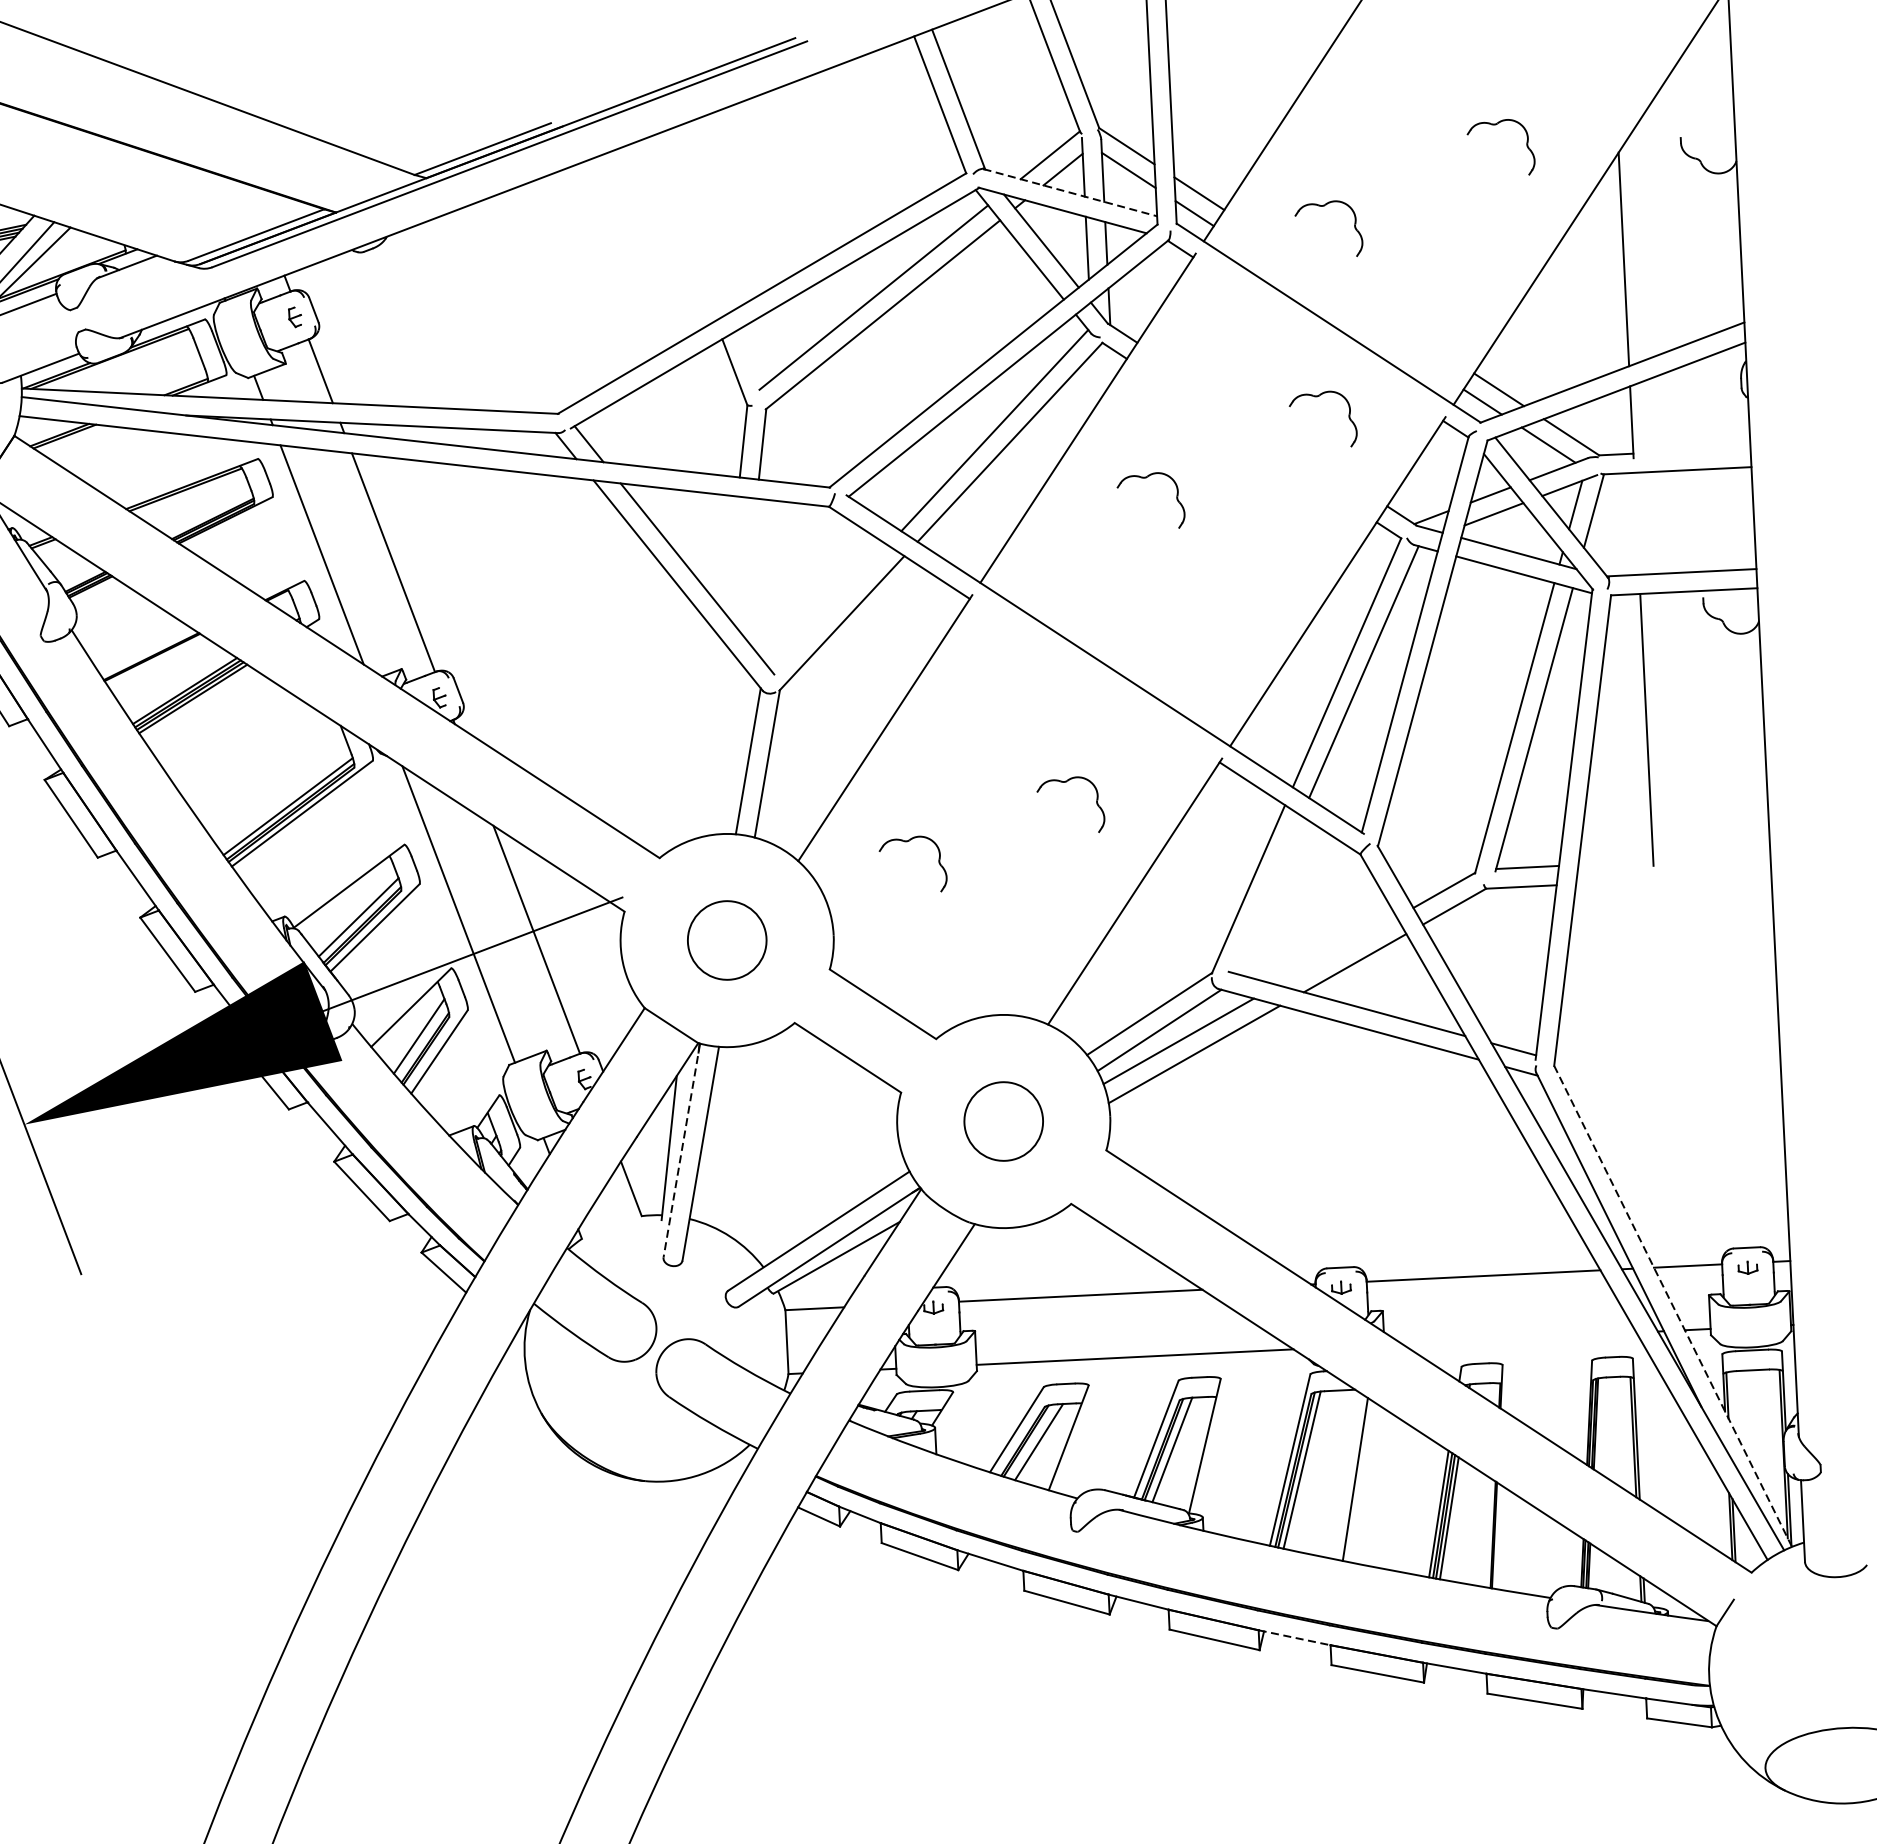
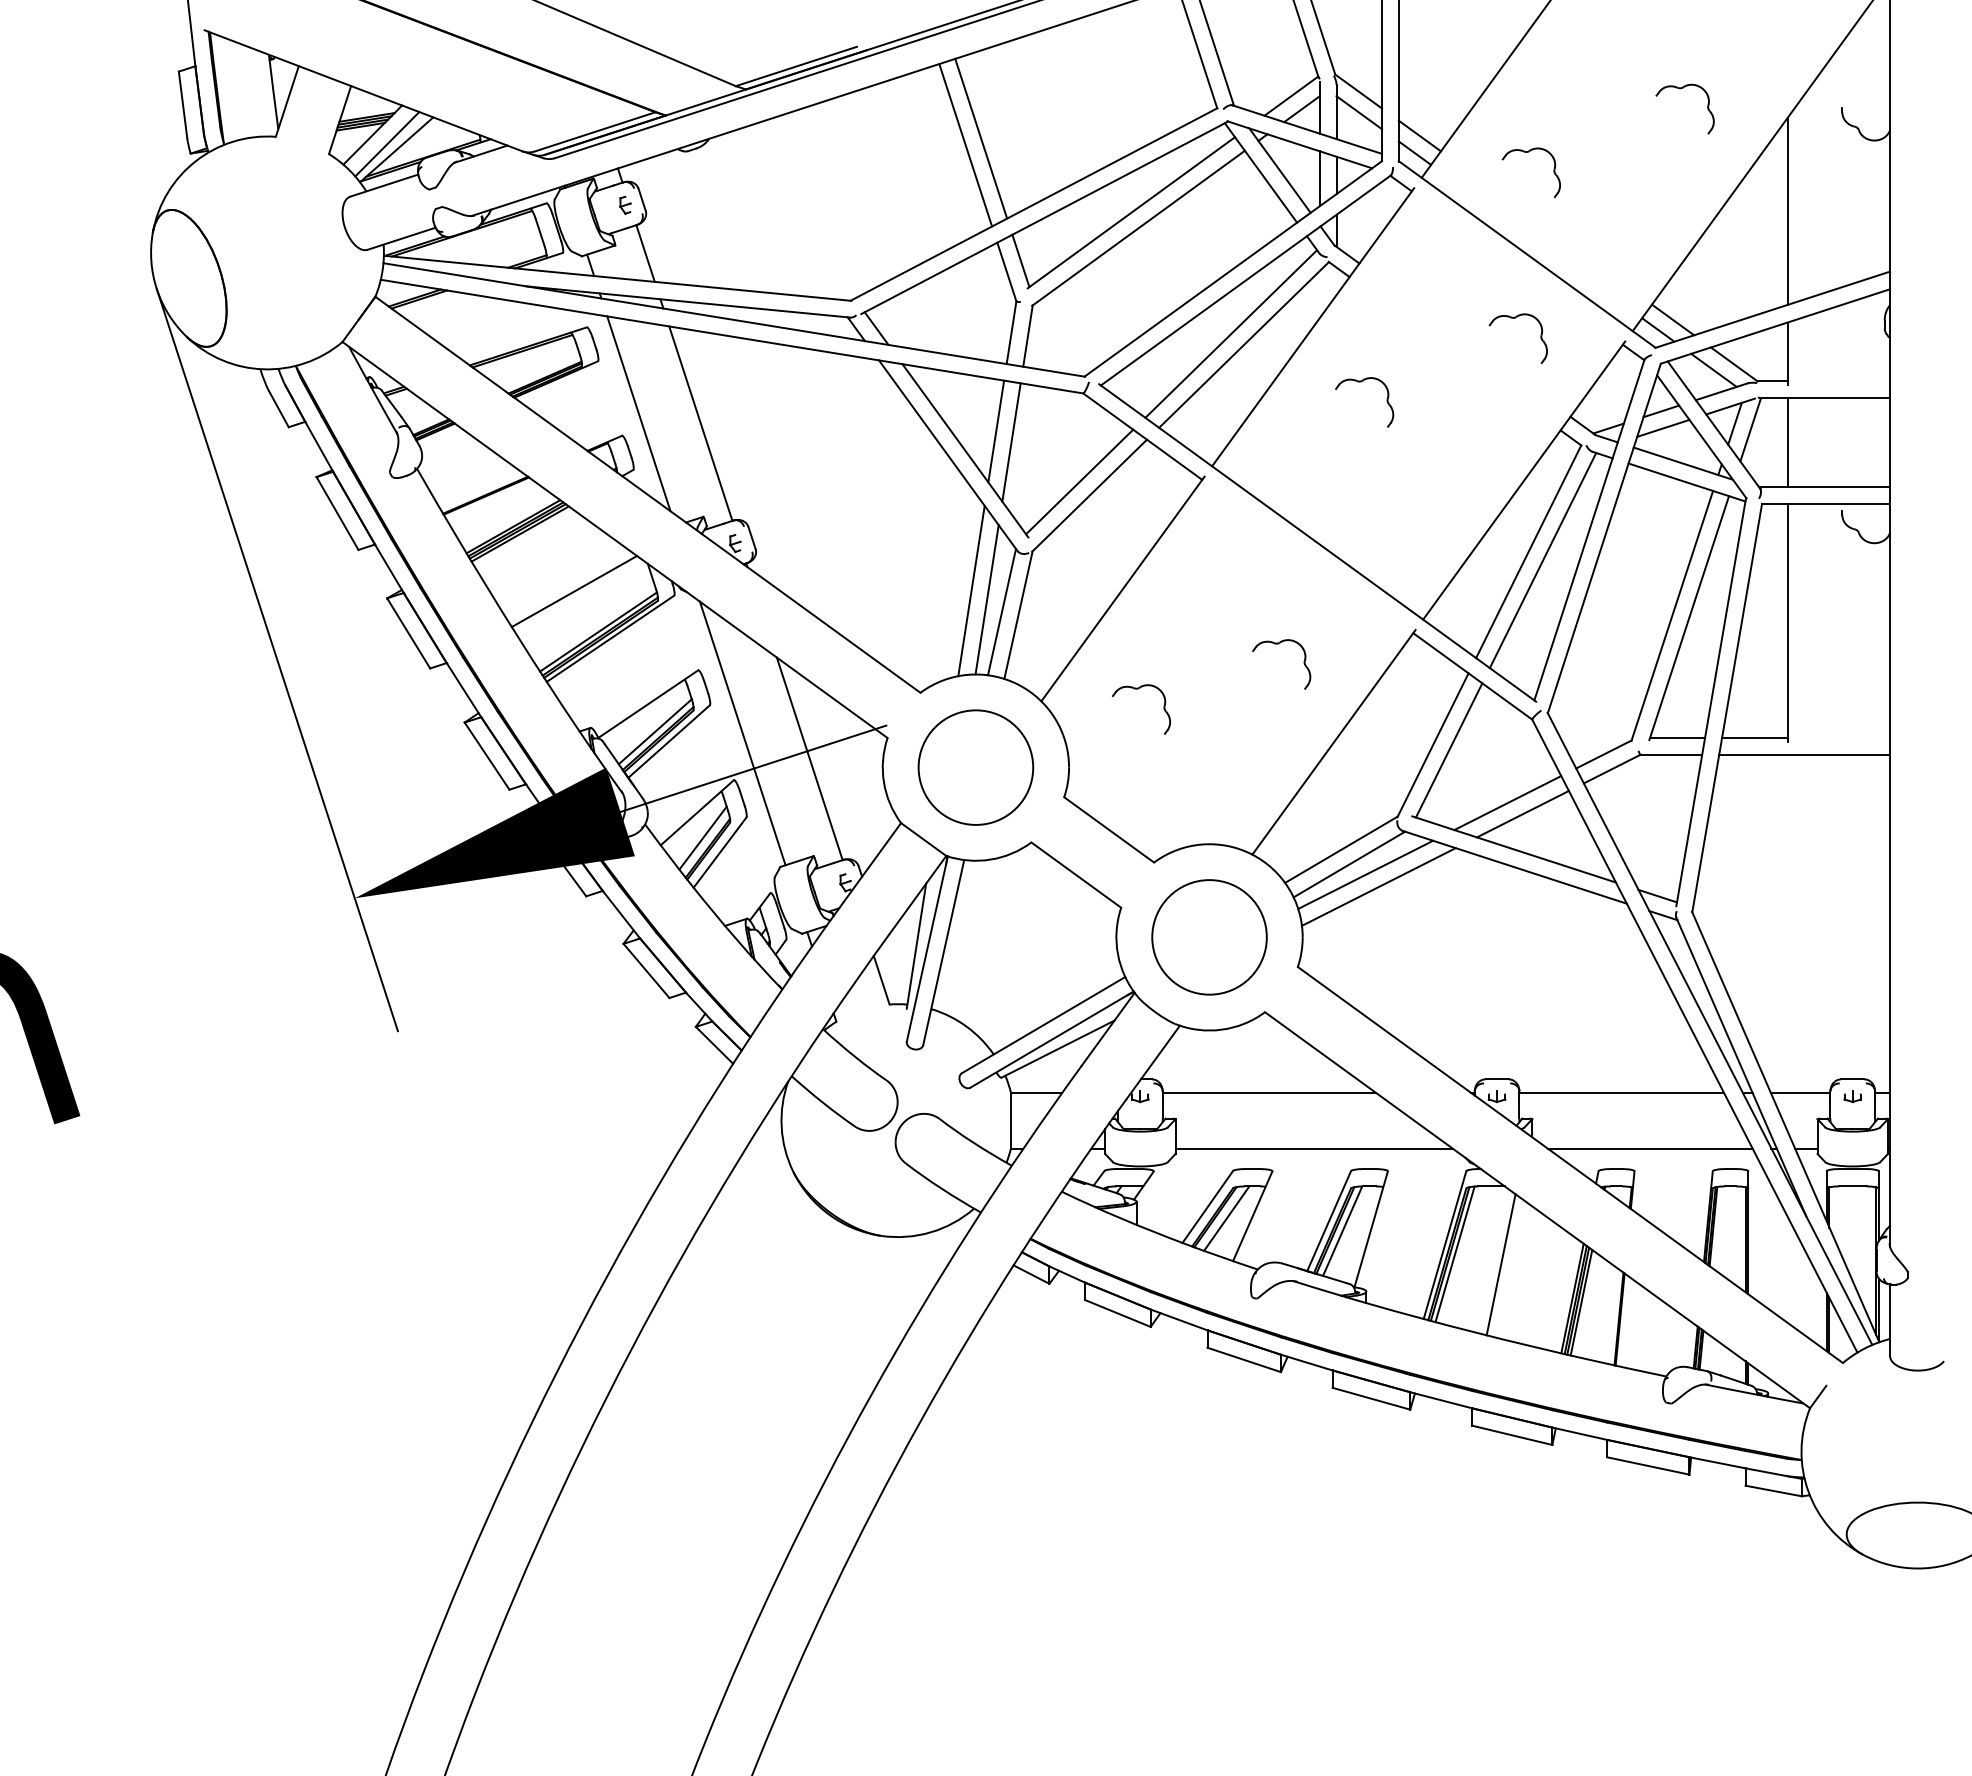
line: (1070, 192) -> (1307, 129), dashed -> solid
line: (698, 221) -> (981, 138), added
line: (680, 229) -> (965, 145), added
line: (749, 358) -> (1020, 260), added
line: (1636, 523) -> (1787, 442), added
line: (731, 555) -> (996, 431), added
line: (749, 566) -> (1011, 442), added
line: (829, 607) -> (1079, 481), added
line: (712, 738) -> (971, 590), added
line: (729, 747) -> (986, 599), added
line: (258, 761) -> (574, 591), added
line: (1615, 863) -> (1754, 738), added
line: (1673, 879) -> (1804, 754), added
line: (1266, 894) -> (1448, 750), added
circle: (726, 940) -> (975, 767), size x1.67
line: (1336, 951) -> (1507, 803), added
circle: (1003, 1121) -> (1209, 937), size x1.67
line: (681, 1150) -> (927, 948), dashed -> solid
line: (1672, 1305) -> (1785, 1126), dashed -> solid
line: (1518, 1338) -> (1649, 1148), added
line: (1294, 1637) -> (1441, 1400), dashed -> solid

